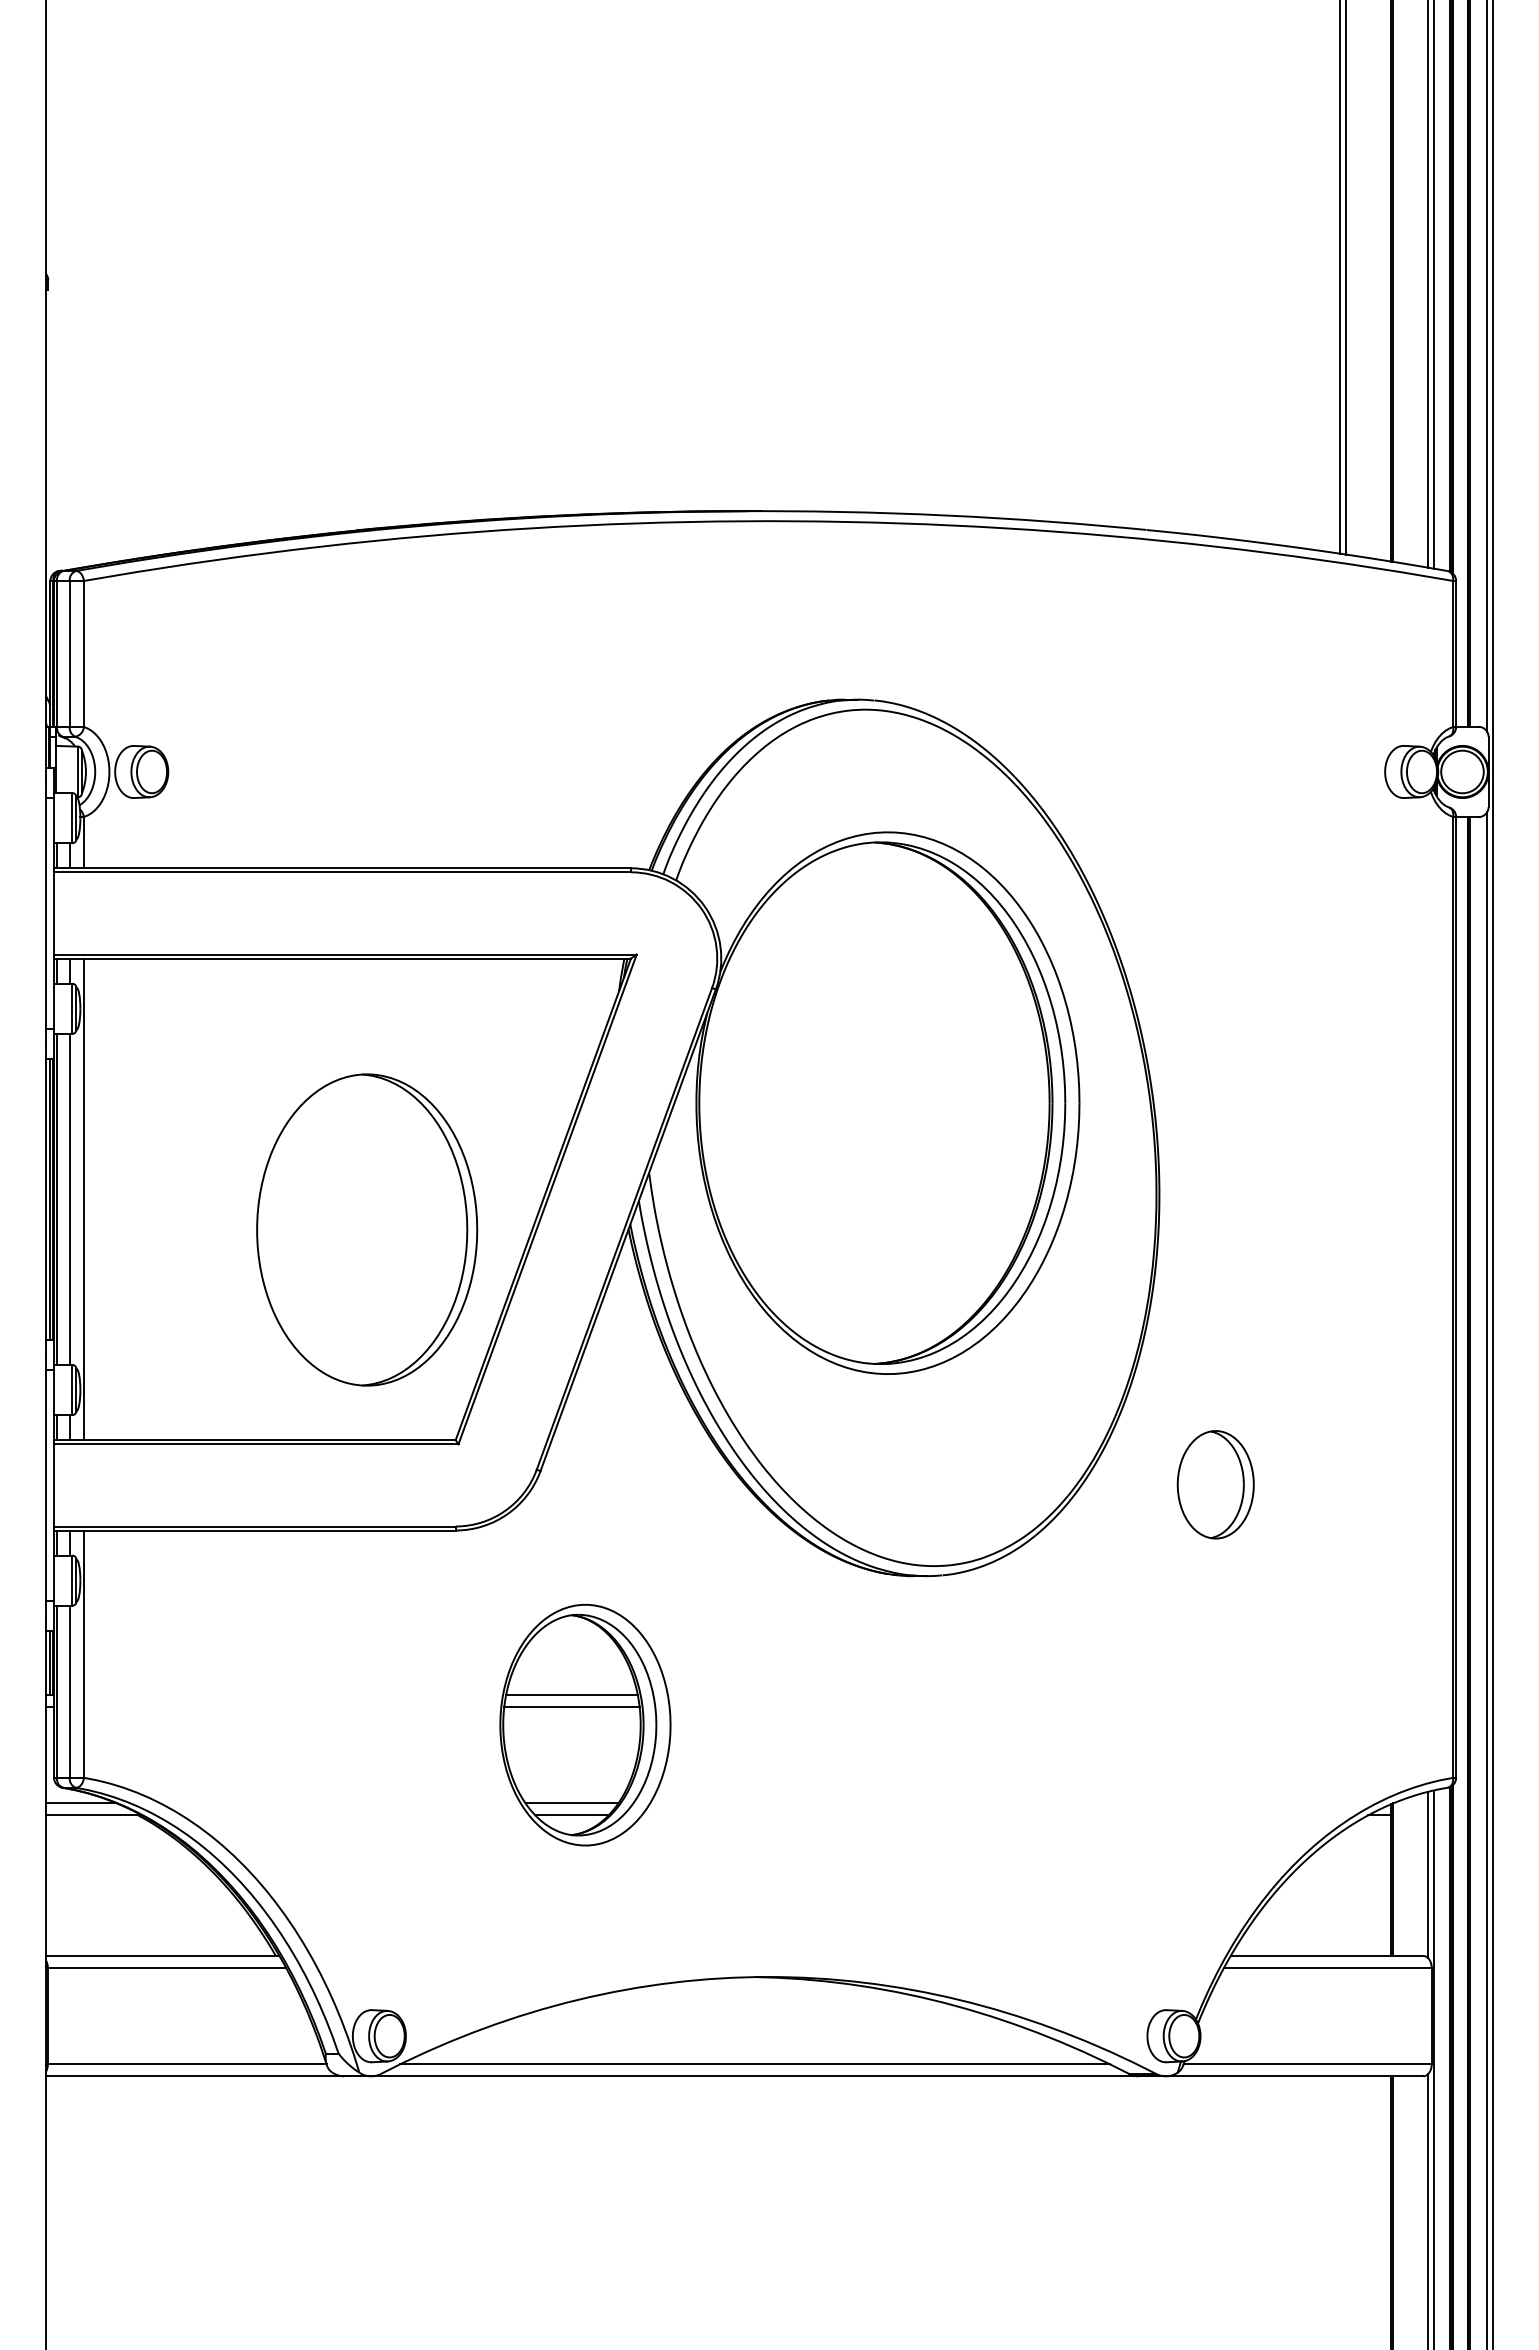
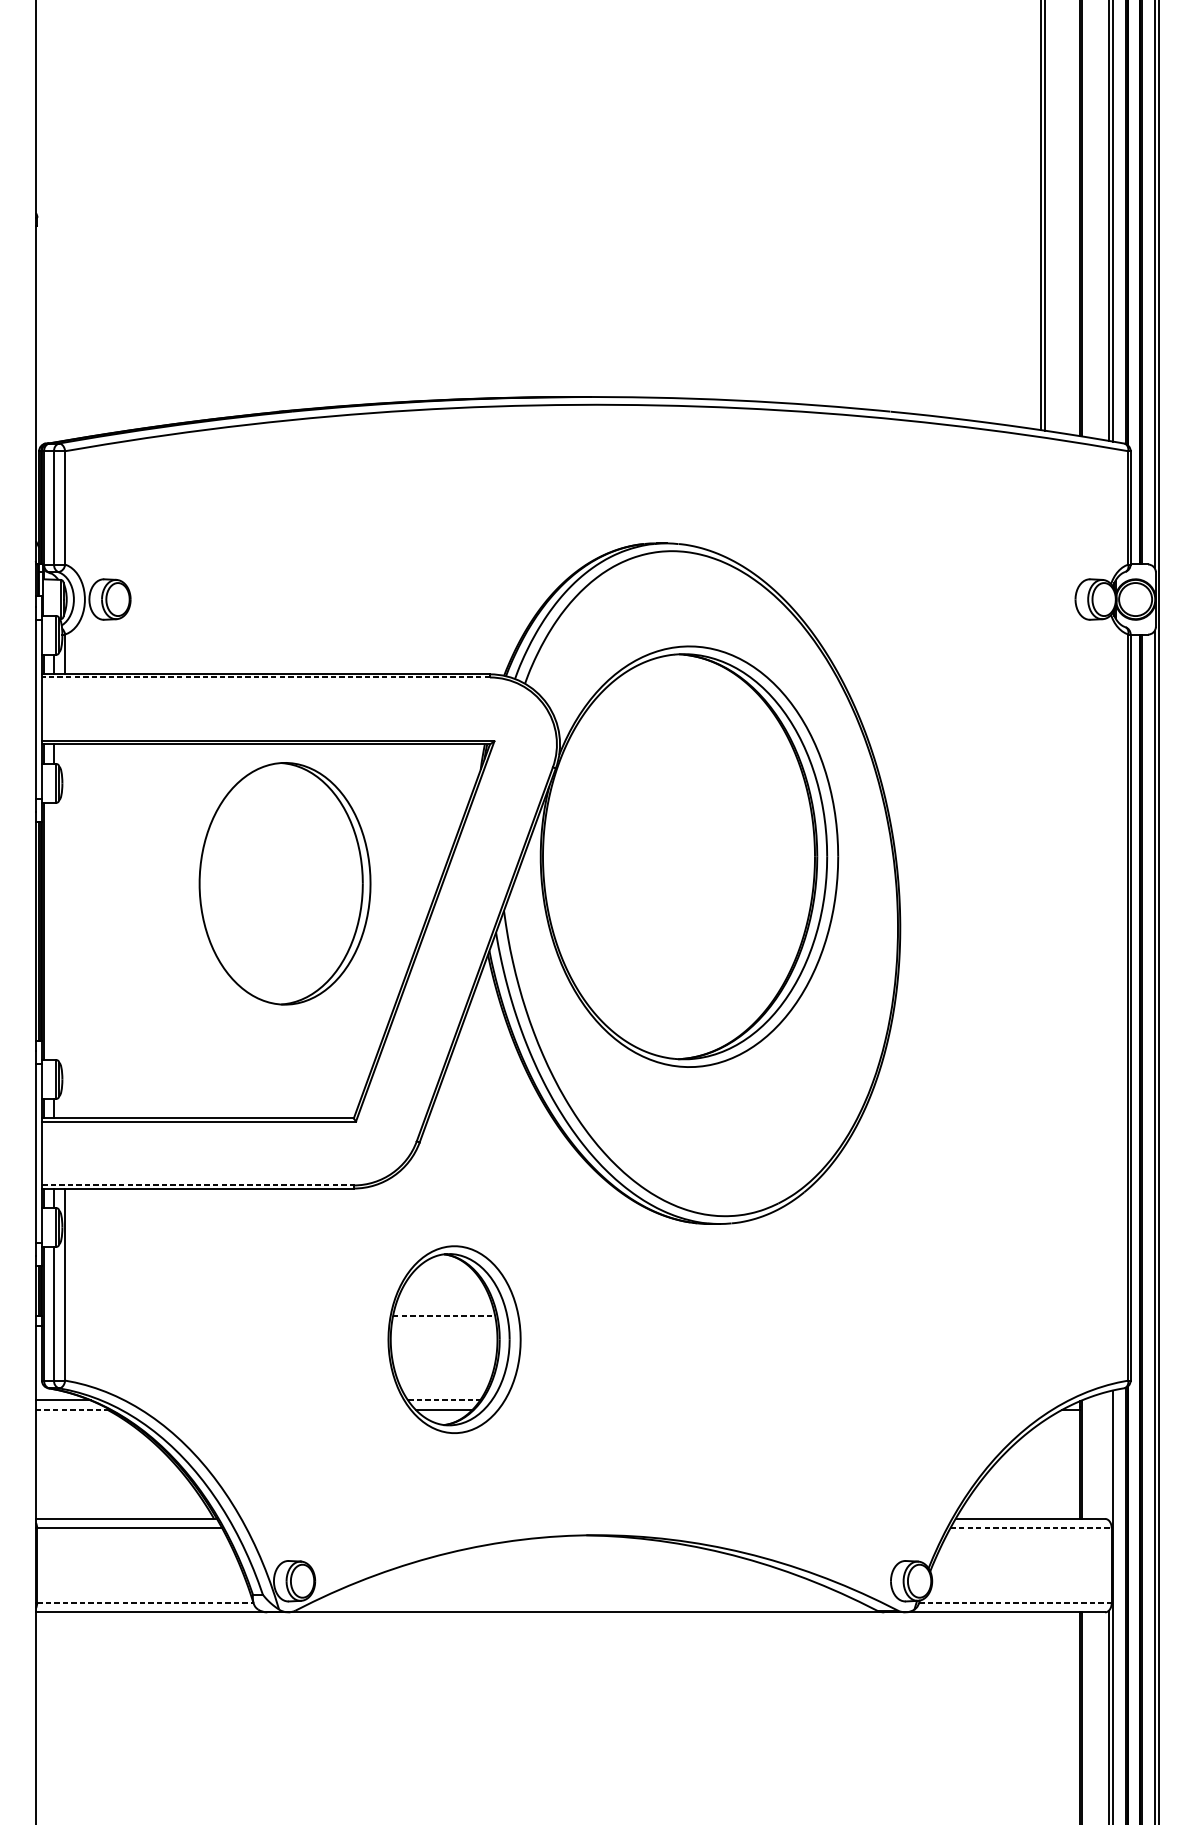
line: (342, 872) -> (265, 677), solid -> dashed
line: (69, 1198) -> (53, 930), removed
line: (83, 1199) -> (64, 931), removed
part: (367, 1229) -> (285, 883), moved
part: (1215, 1484) -> (943, 1152), removed
line: (255, 1526) -> (198, 1185), solid -> dashed
line: (571, 1695) -> (443, 1316), solid -> dashed
line: (571, 1707) -> (443, 1325), removed
line: (572, 1803) -> (444, 1400), solid -> dashed
line: (94, 1815) -> (73, 1409), solid -> dashed
line: (1427, 1874) -> (1108, 1455), removed
line: (1327, 1967) -> (1030, 1527), solid -> dashed
line: (187, 2064) -> (145, 1603), solid -> dashed
line: (755, 2064) -> (586, 1603), removed
line: (1308, 2064) -> (1016, 1603), solid -> dashed

